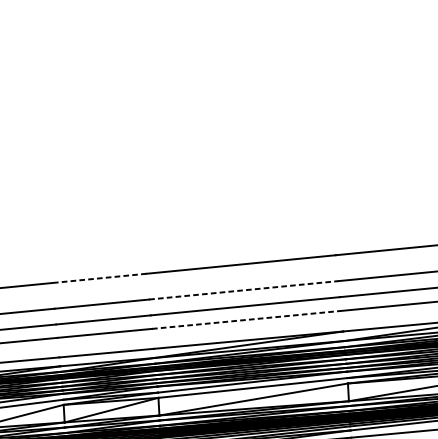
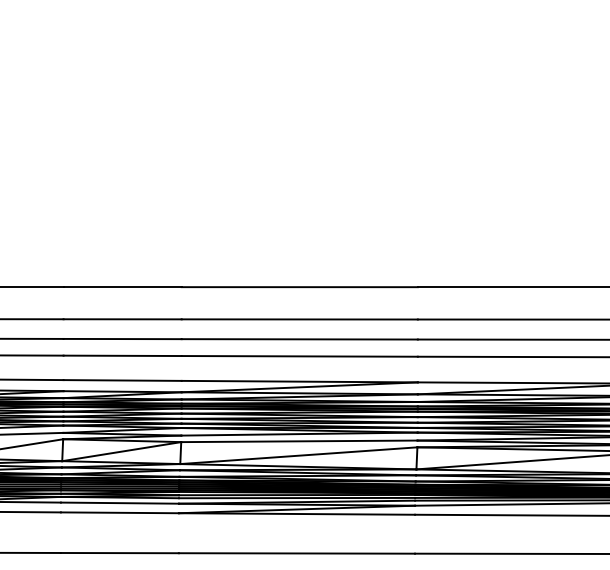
line: (99, 278) -> (122, 287), dashed -> solid
line: (244, 290) -> (300, 319), dashed -> solid
line: (247, 319) -> (300, 356), dashed -> solid

